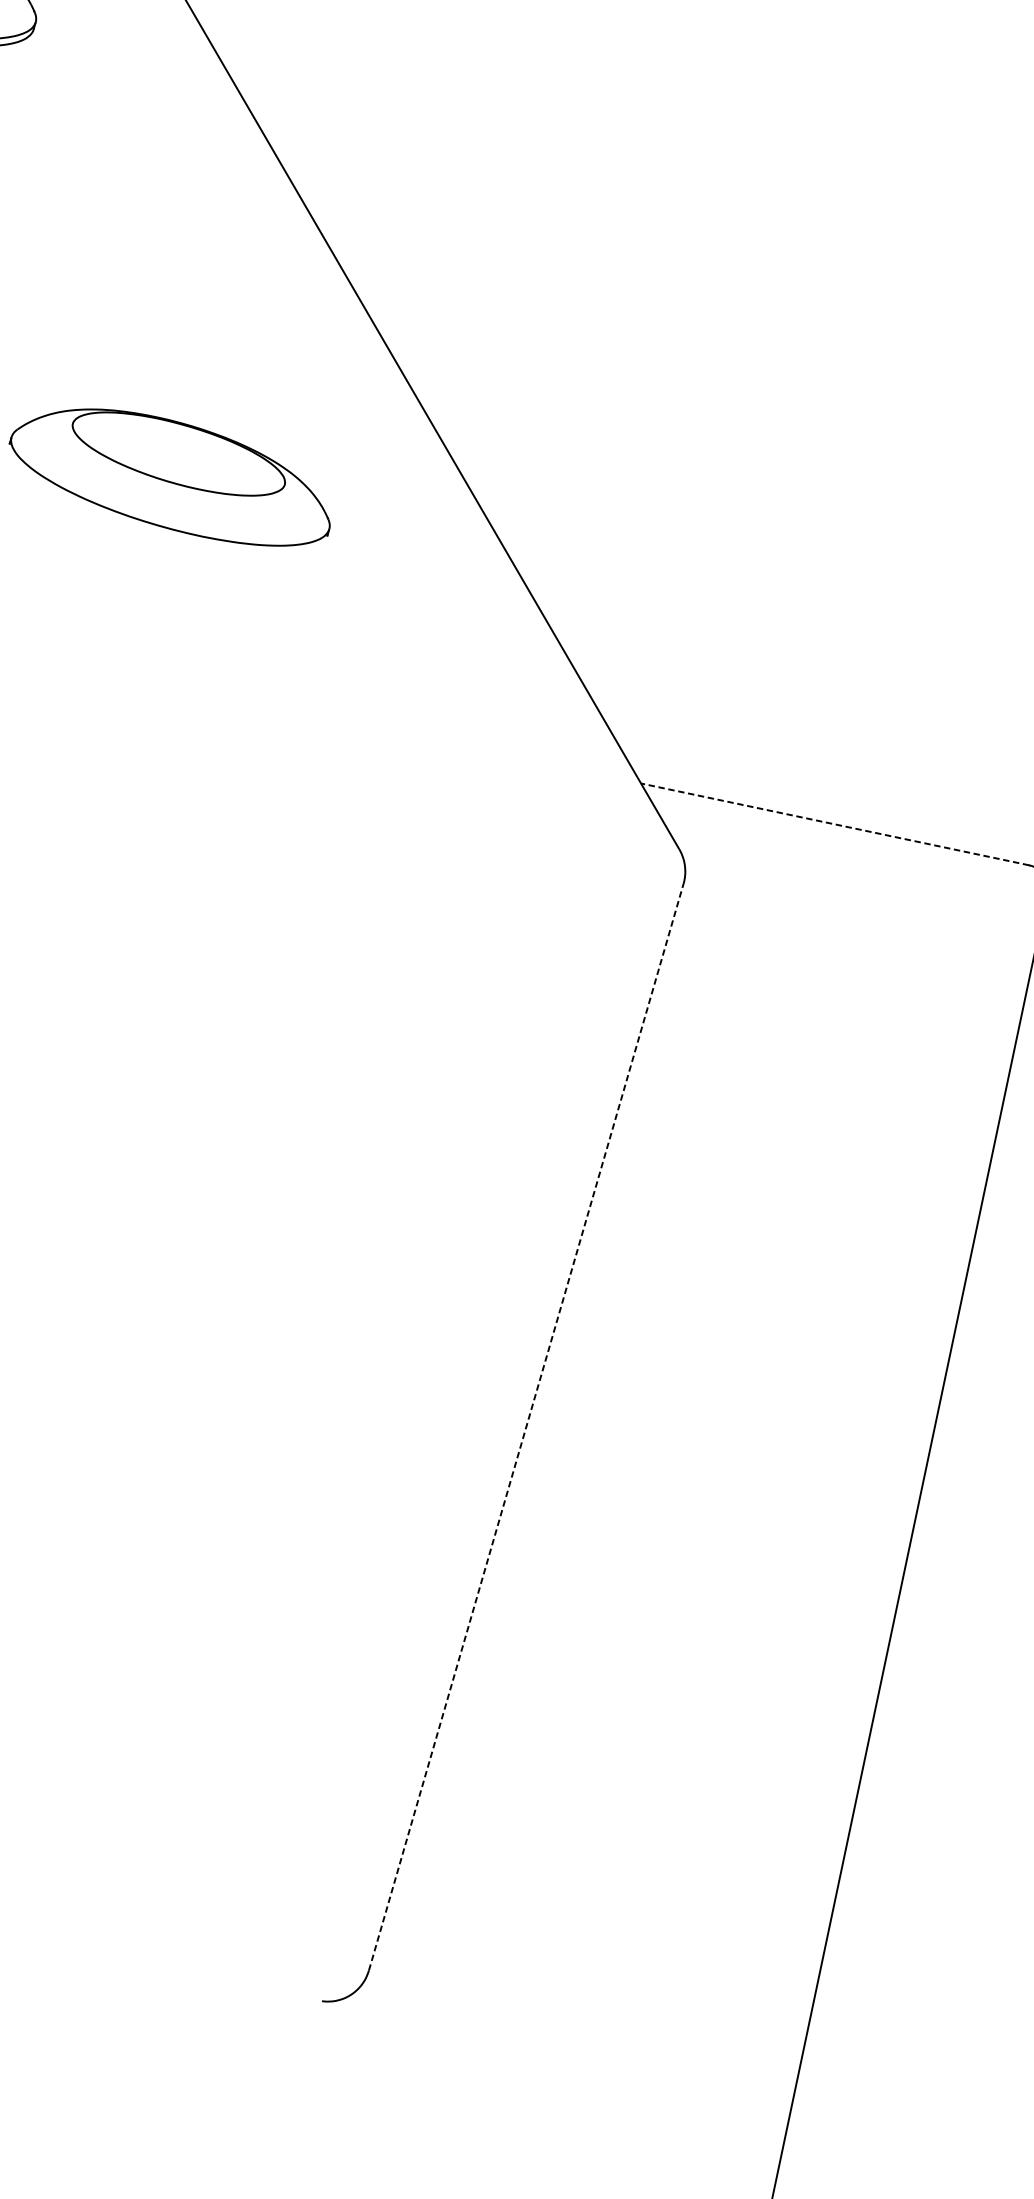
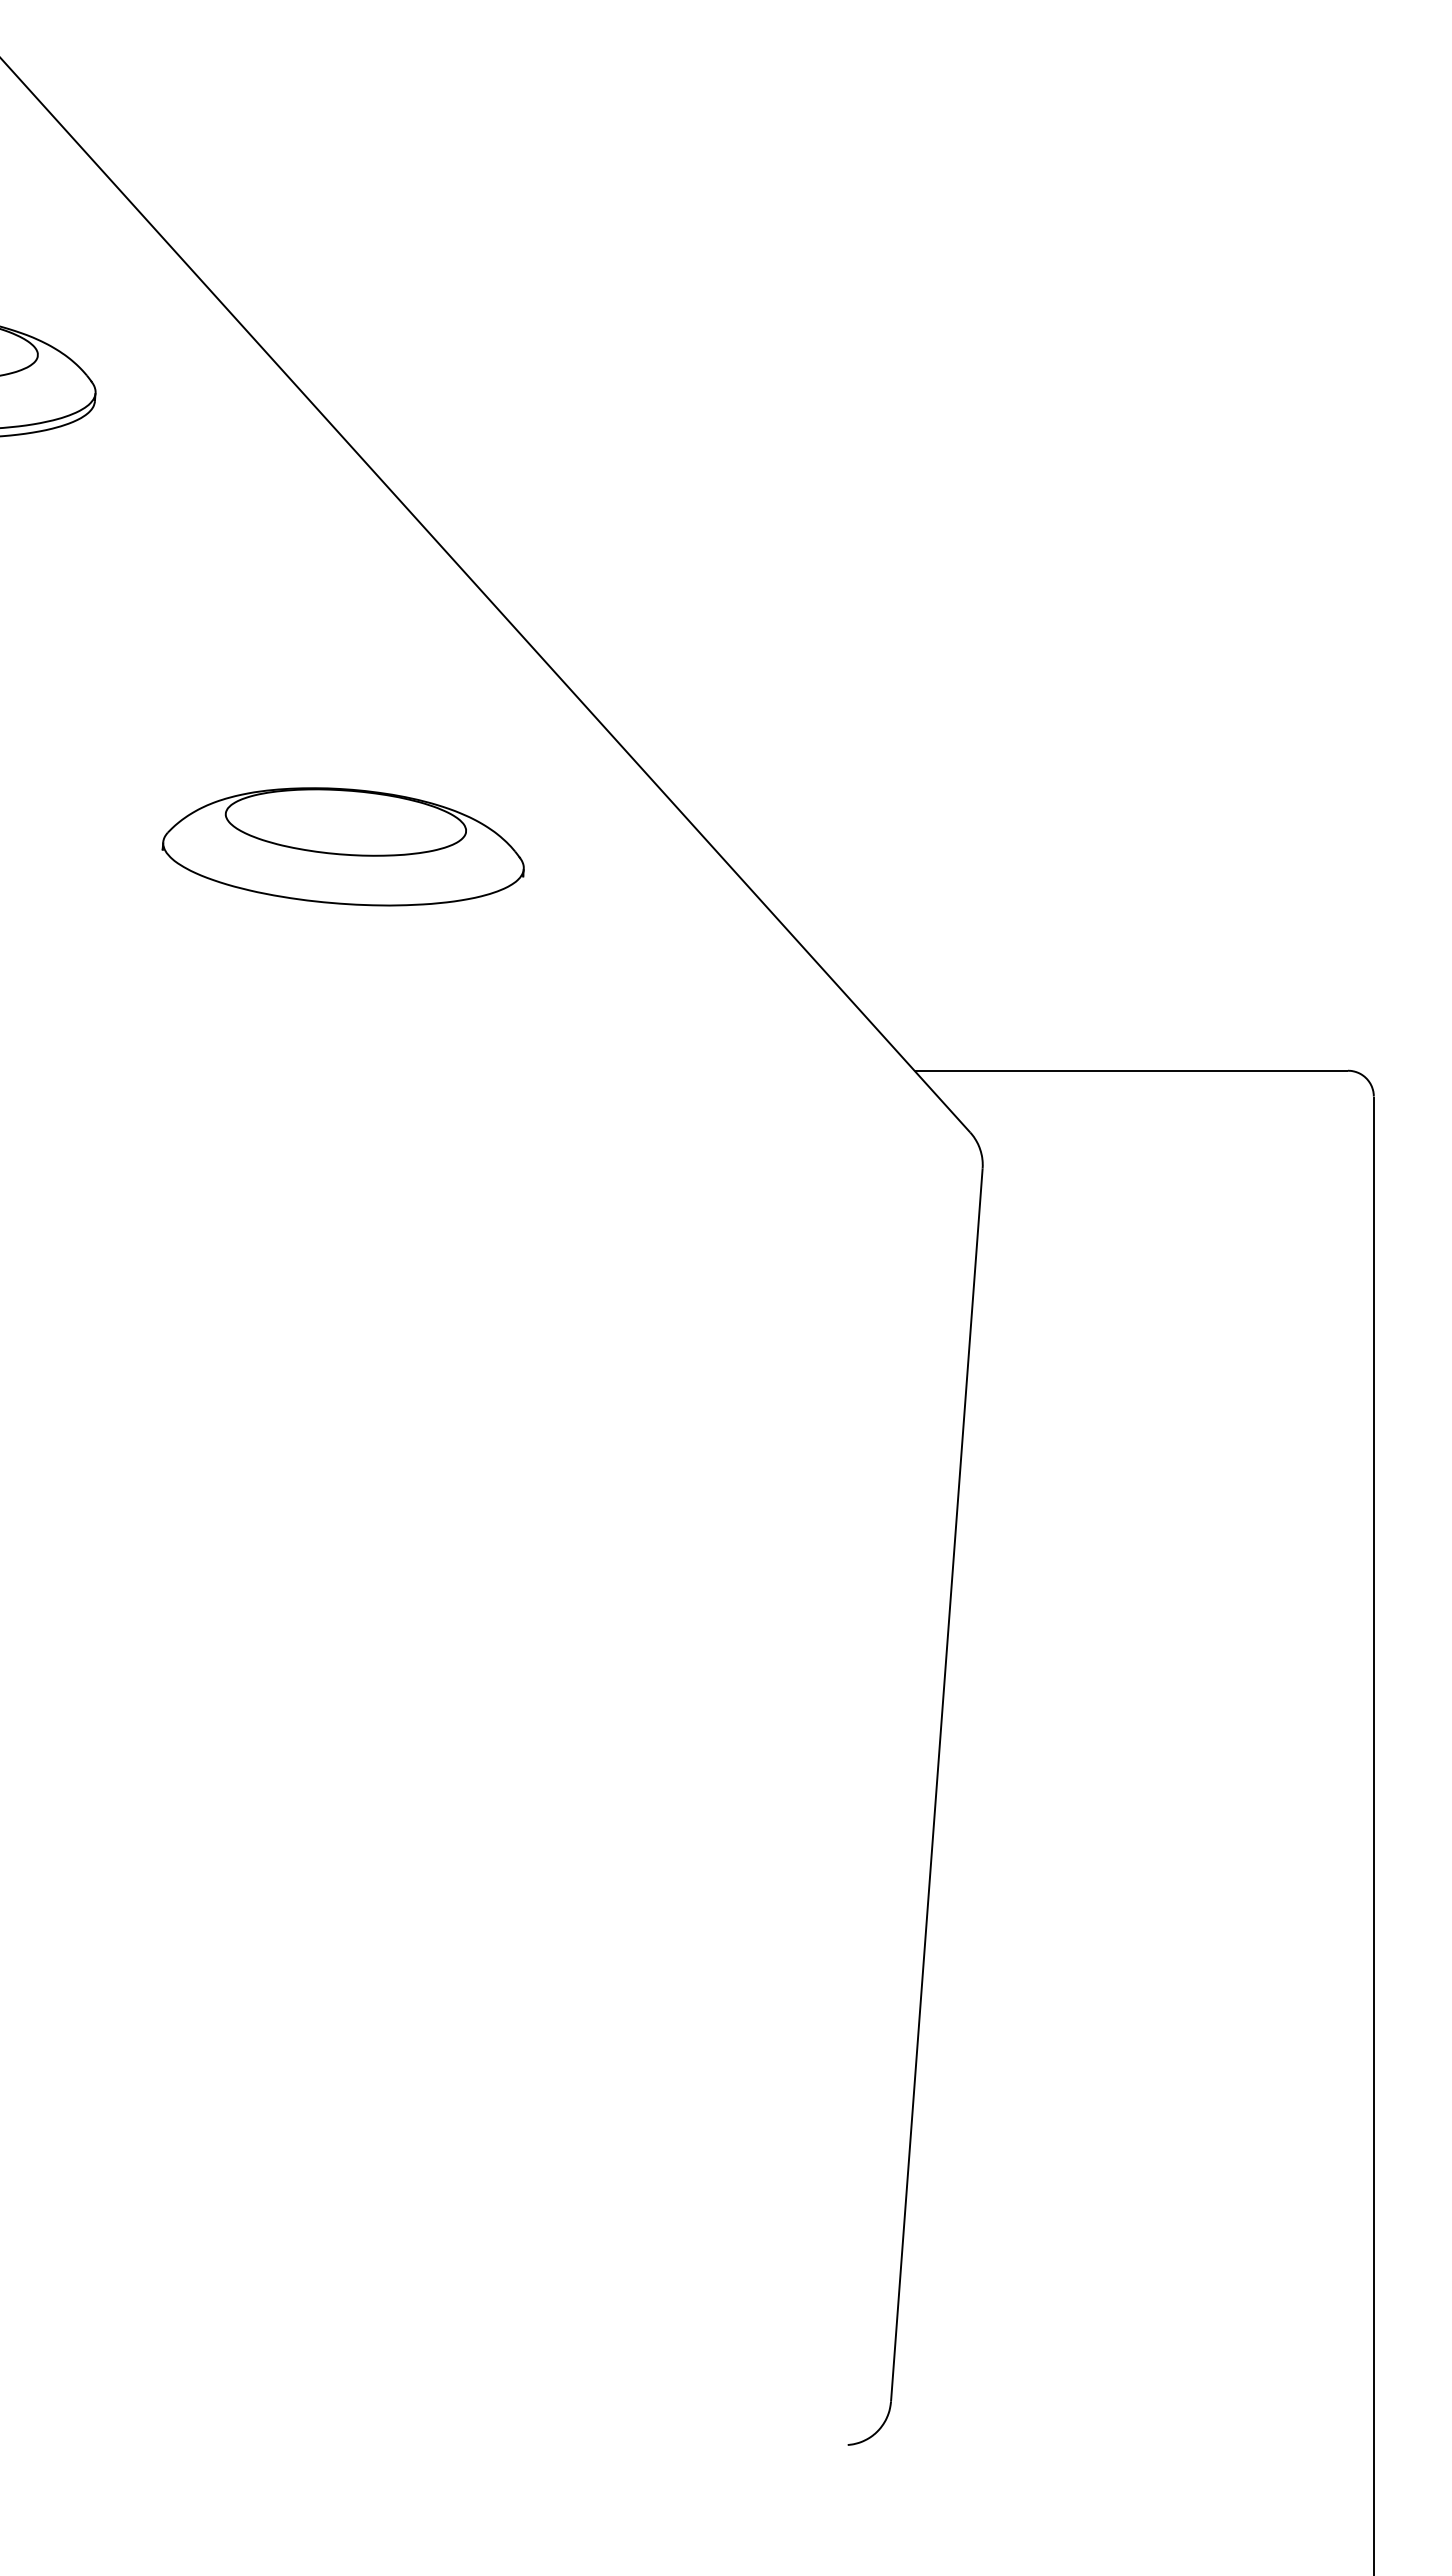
line: (835, 824) -> (1131, 1070), dashed -> solid
line: (526, 1426) -> (936, 1784), dashed -> solid

